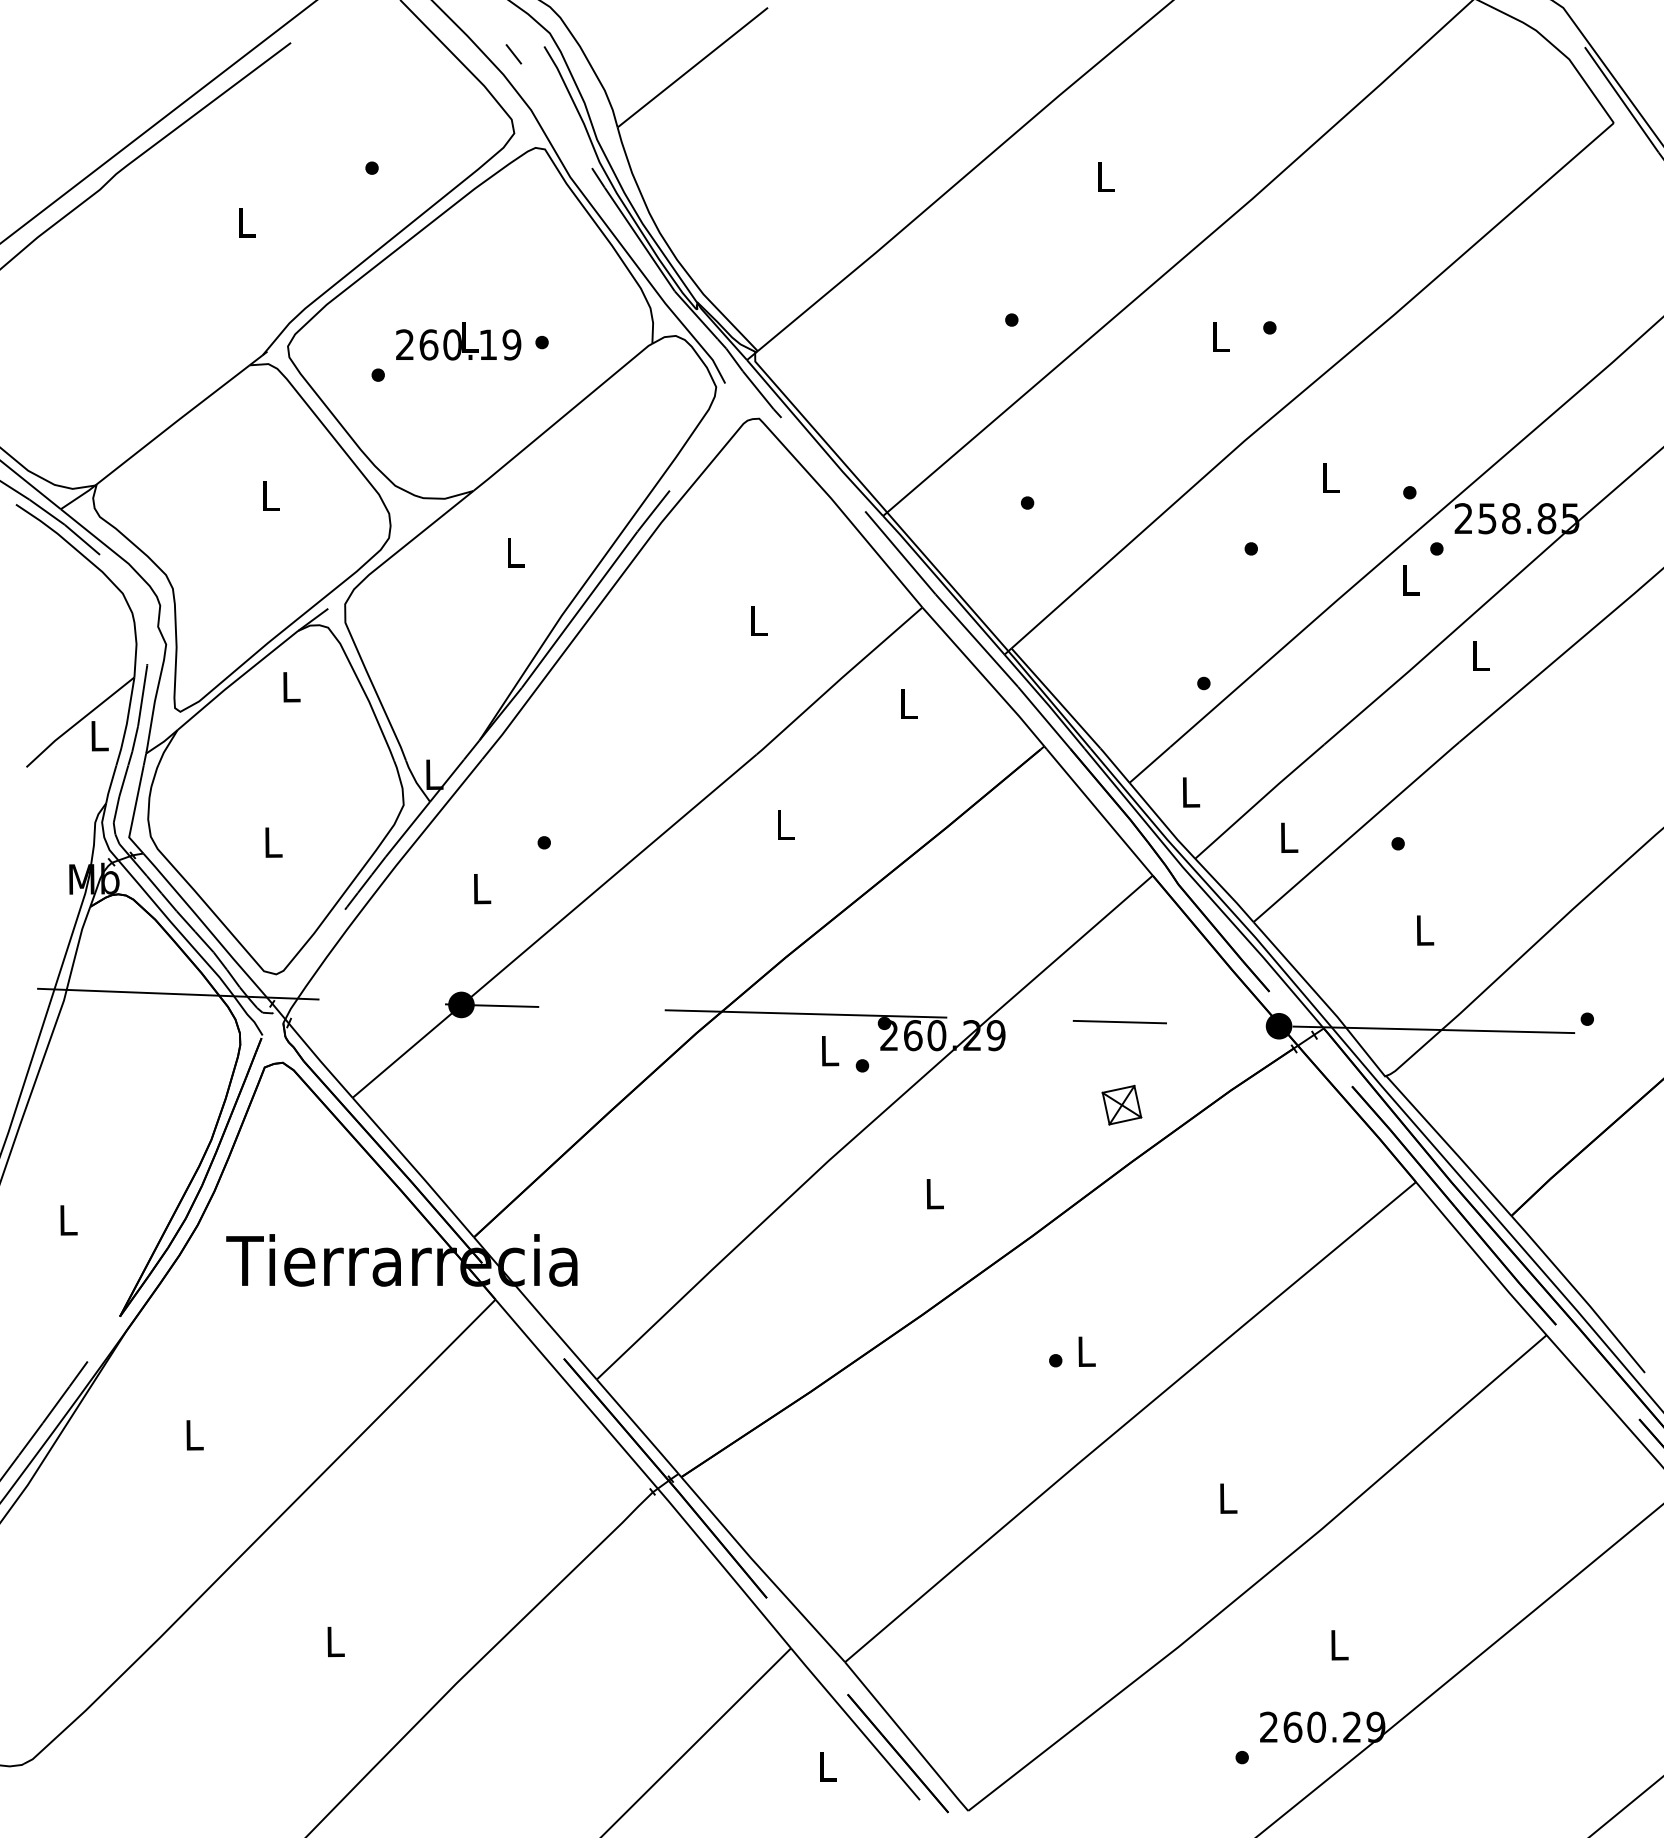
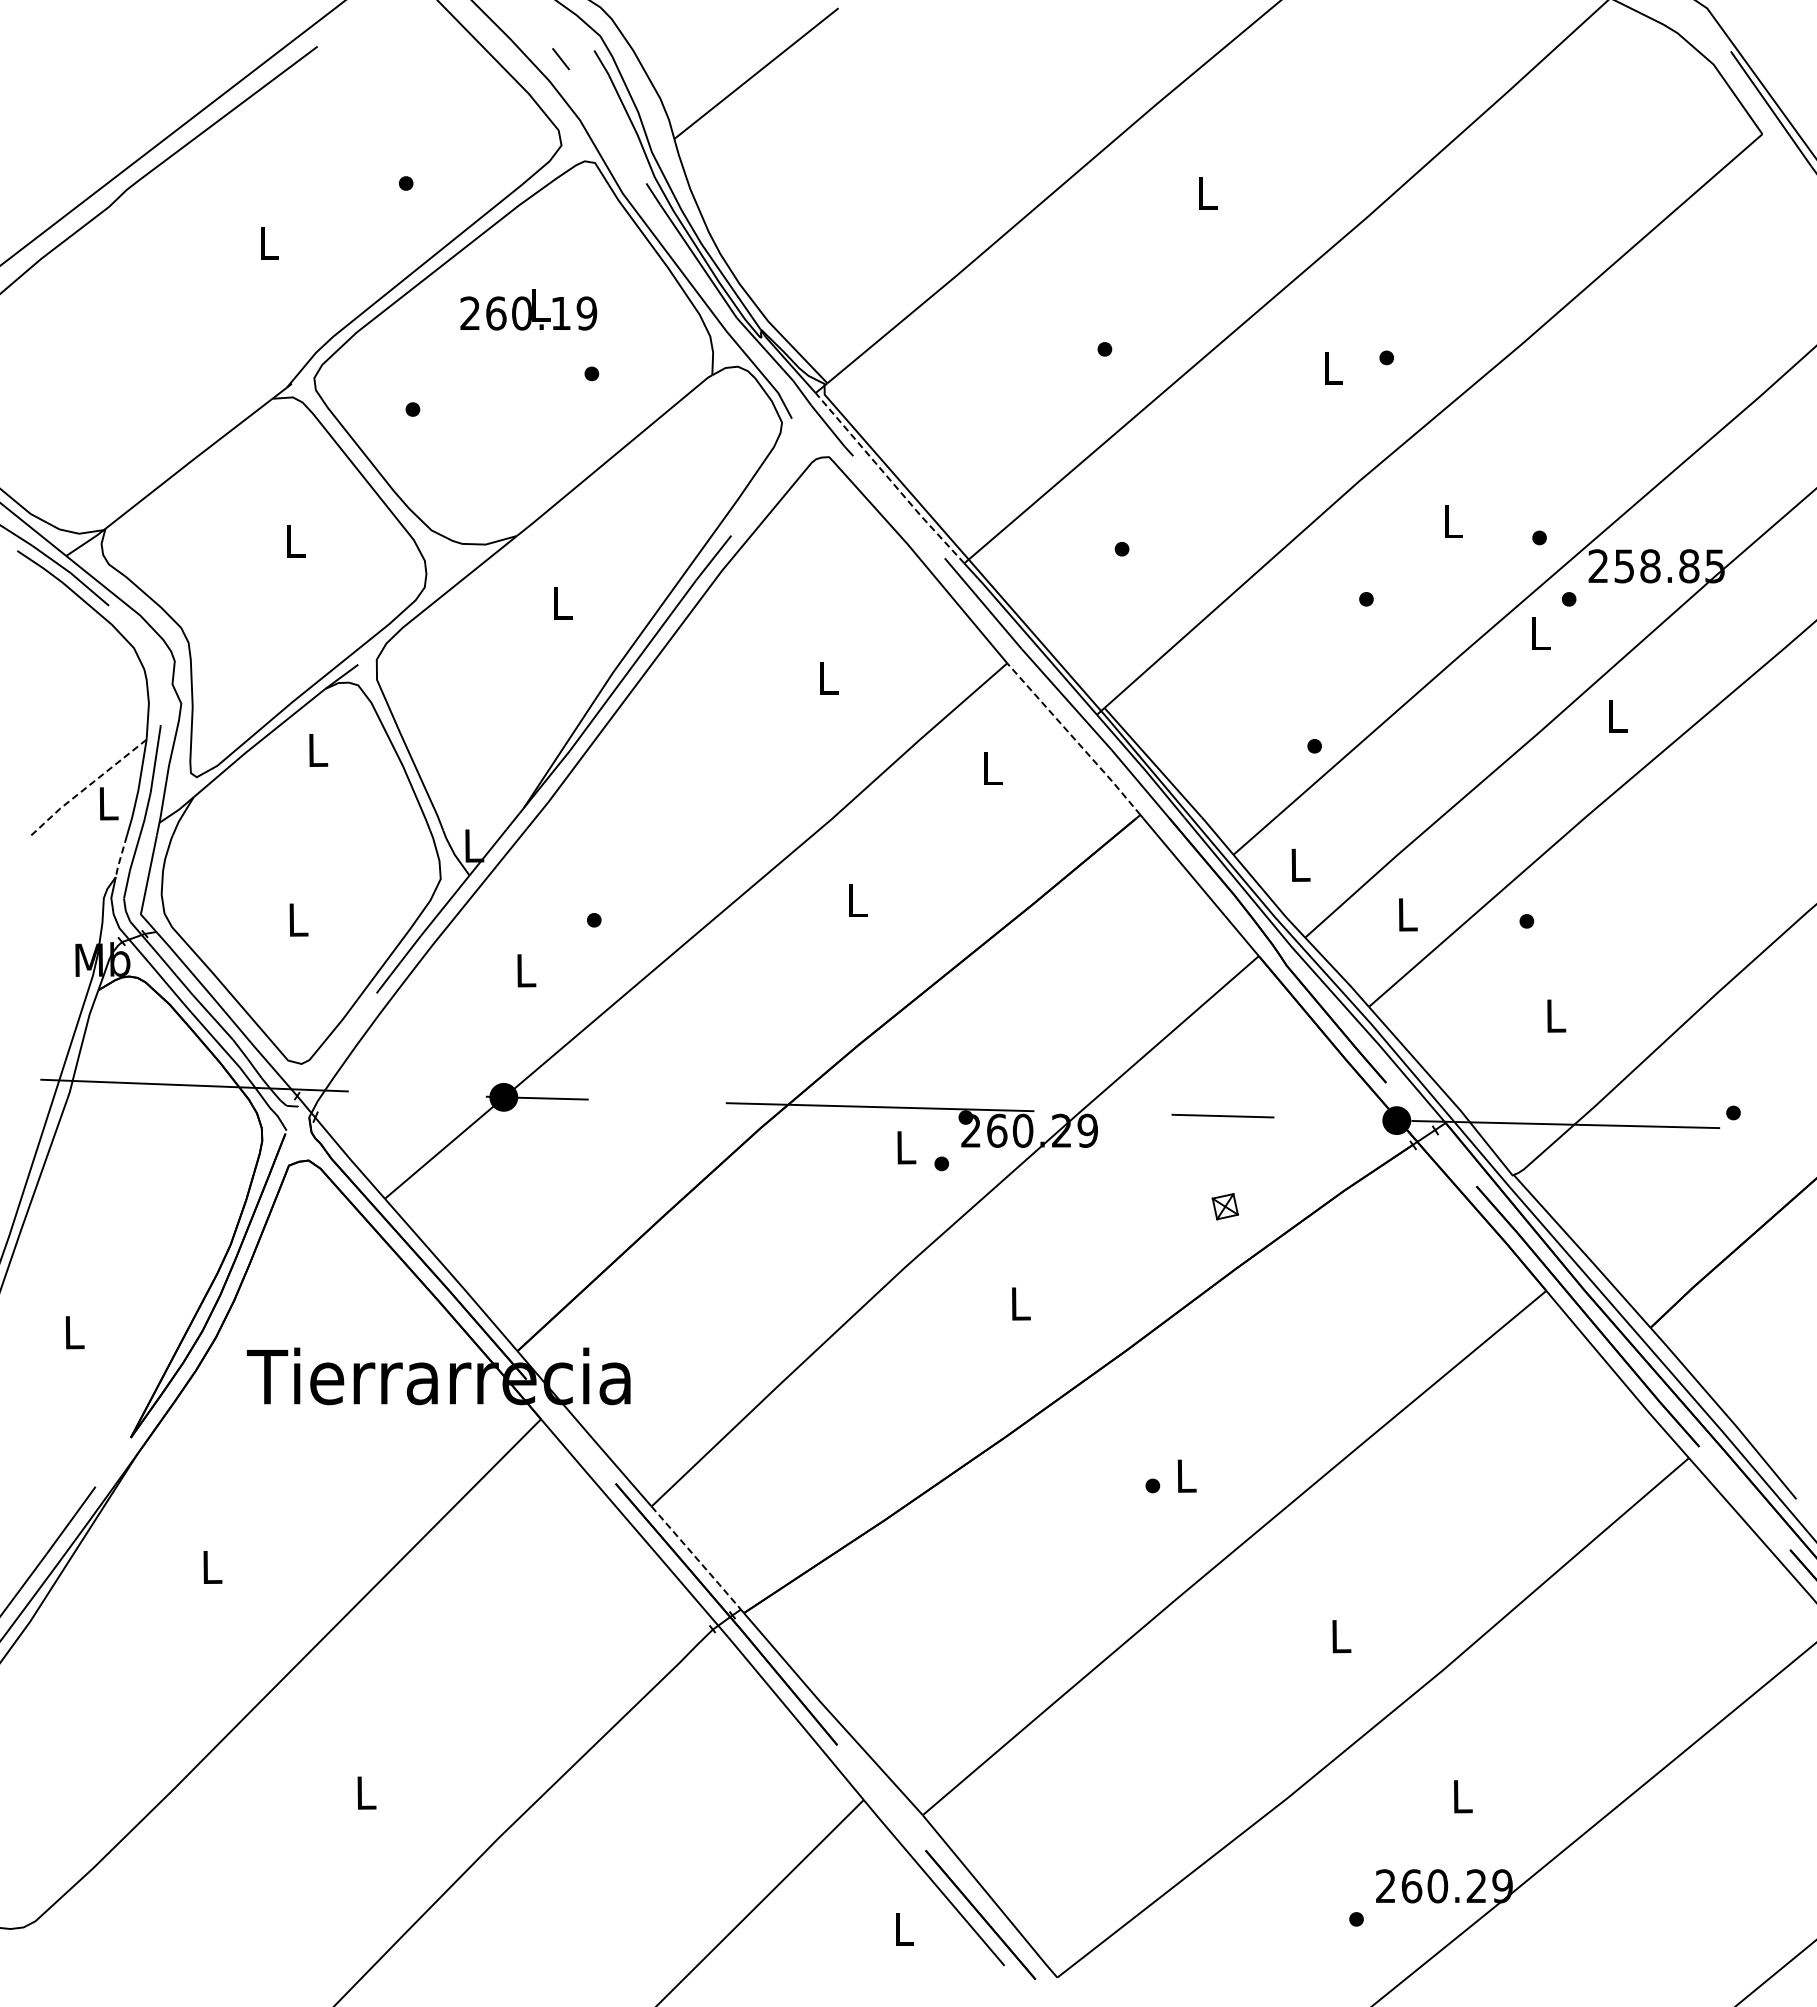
text: (458, 341) -> (528, 309), moved
line: (814, 439) -> (889, 479), solid -> dashed
line: (983, 677) -> (1074, 739), solid -> dashed
line: (78, 722) -> (85, 788), solid -> dashed
line: (110, 785) -> (120, 857), solid -> dashed
part: (1122, 1104) -> (1225, 1206), size x0.6
line: (637, 1427) -> (696, 1558), solid -> dashed

